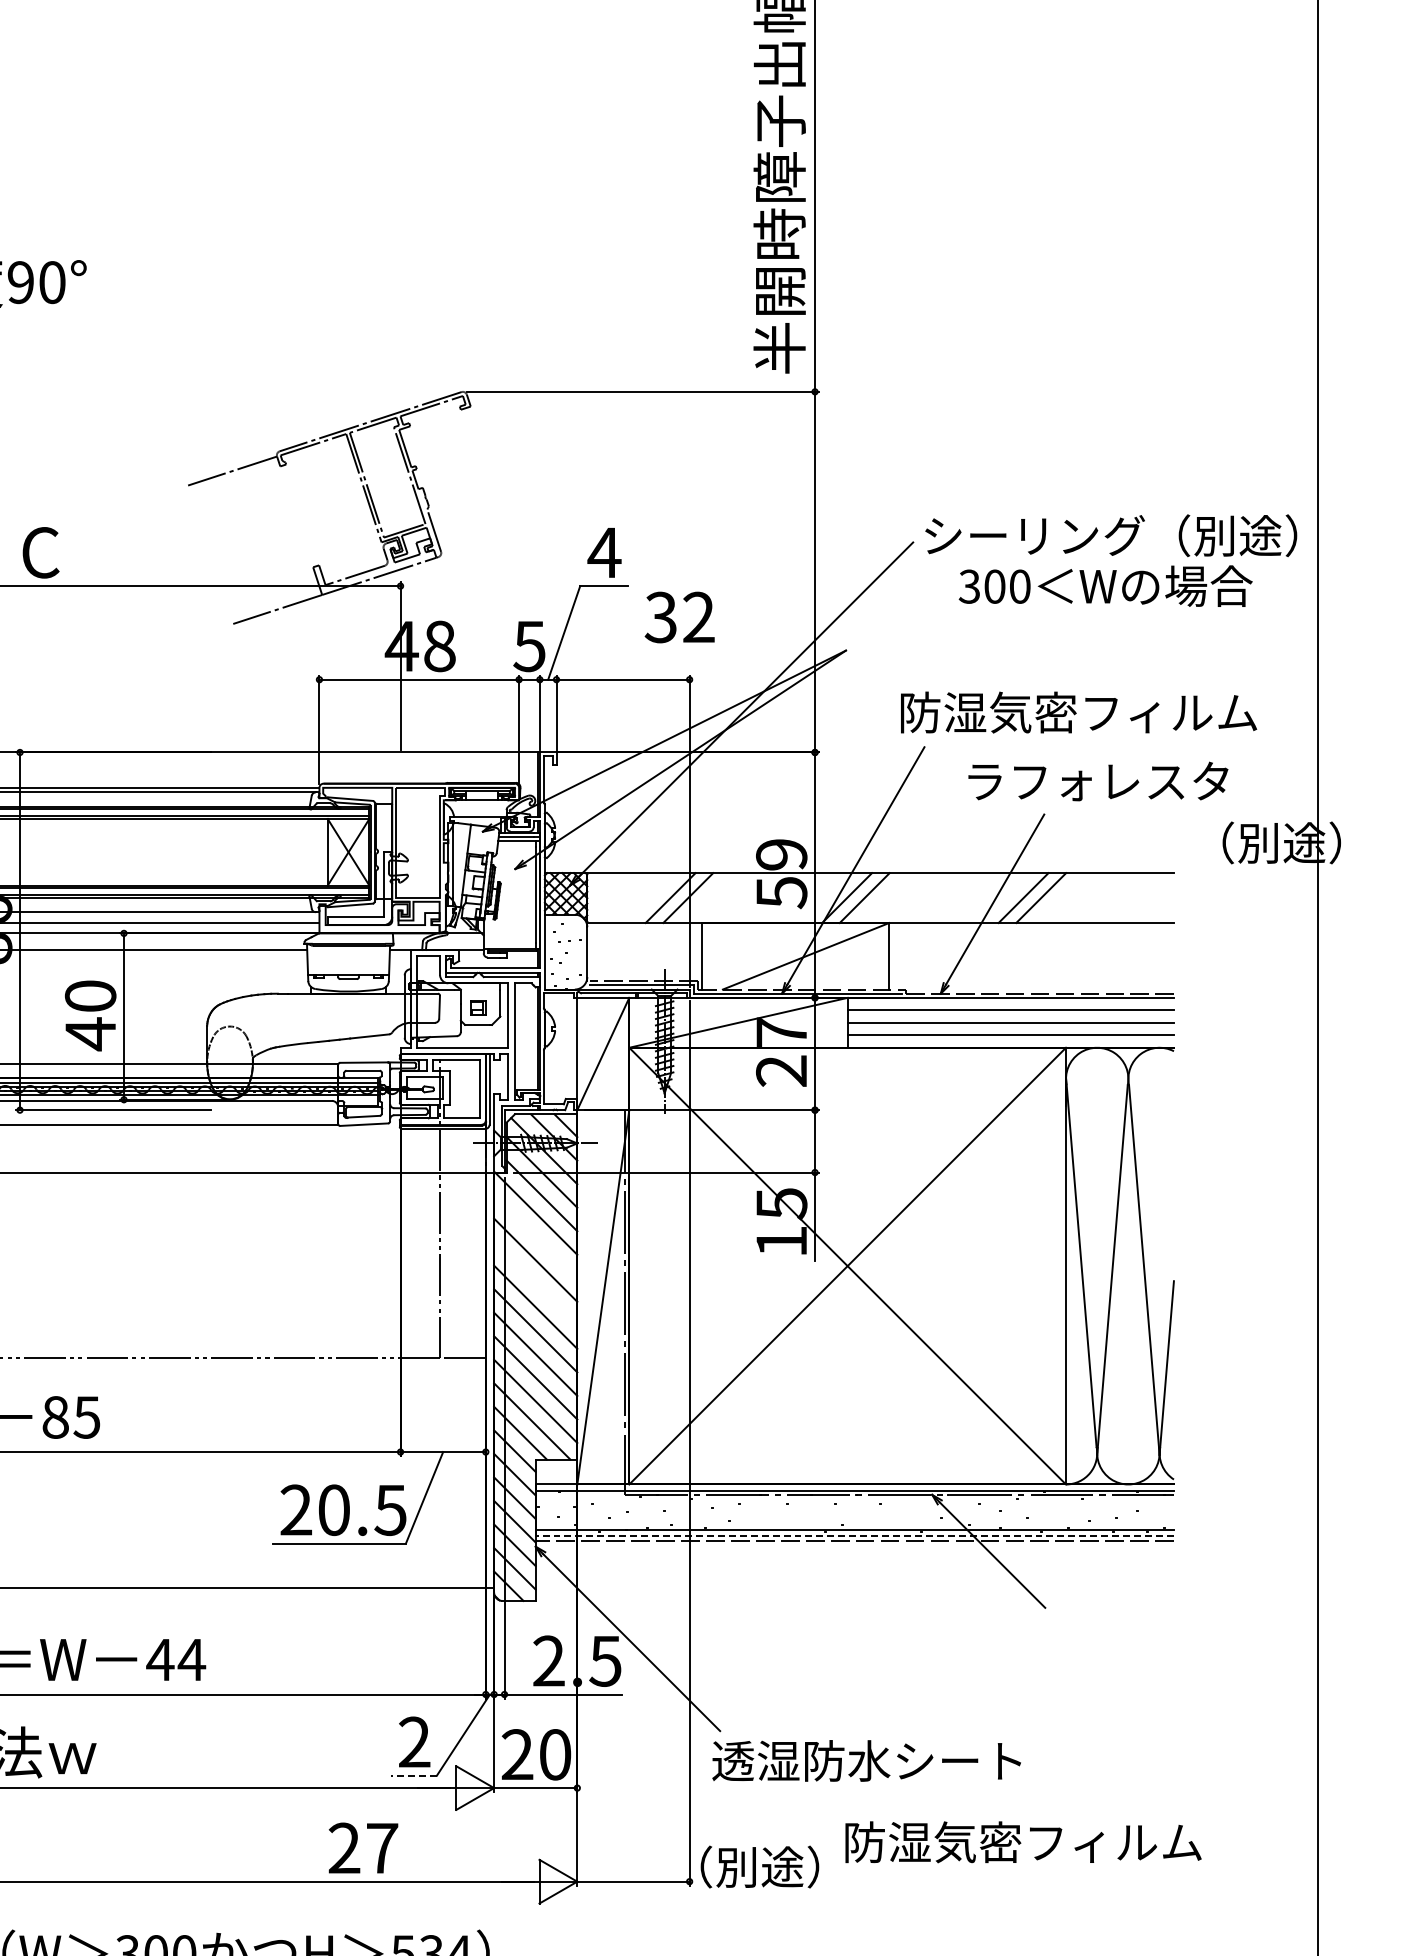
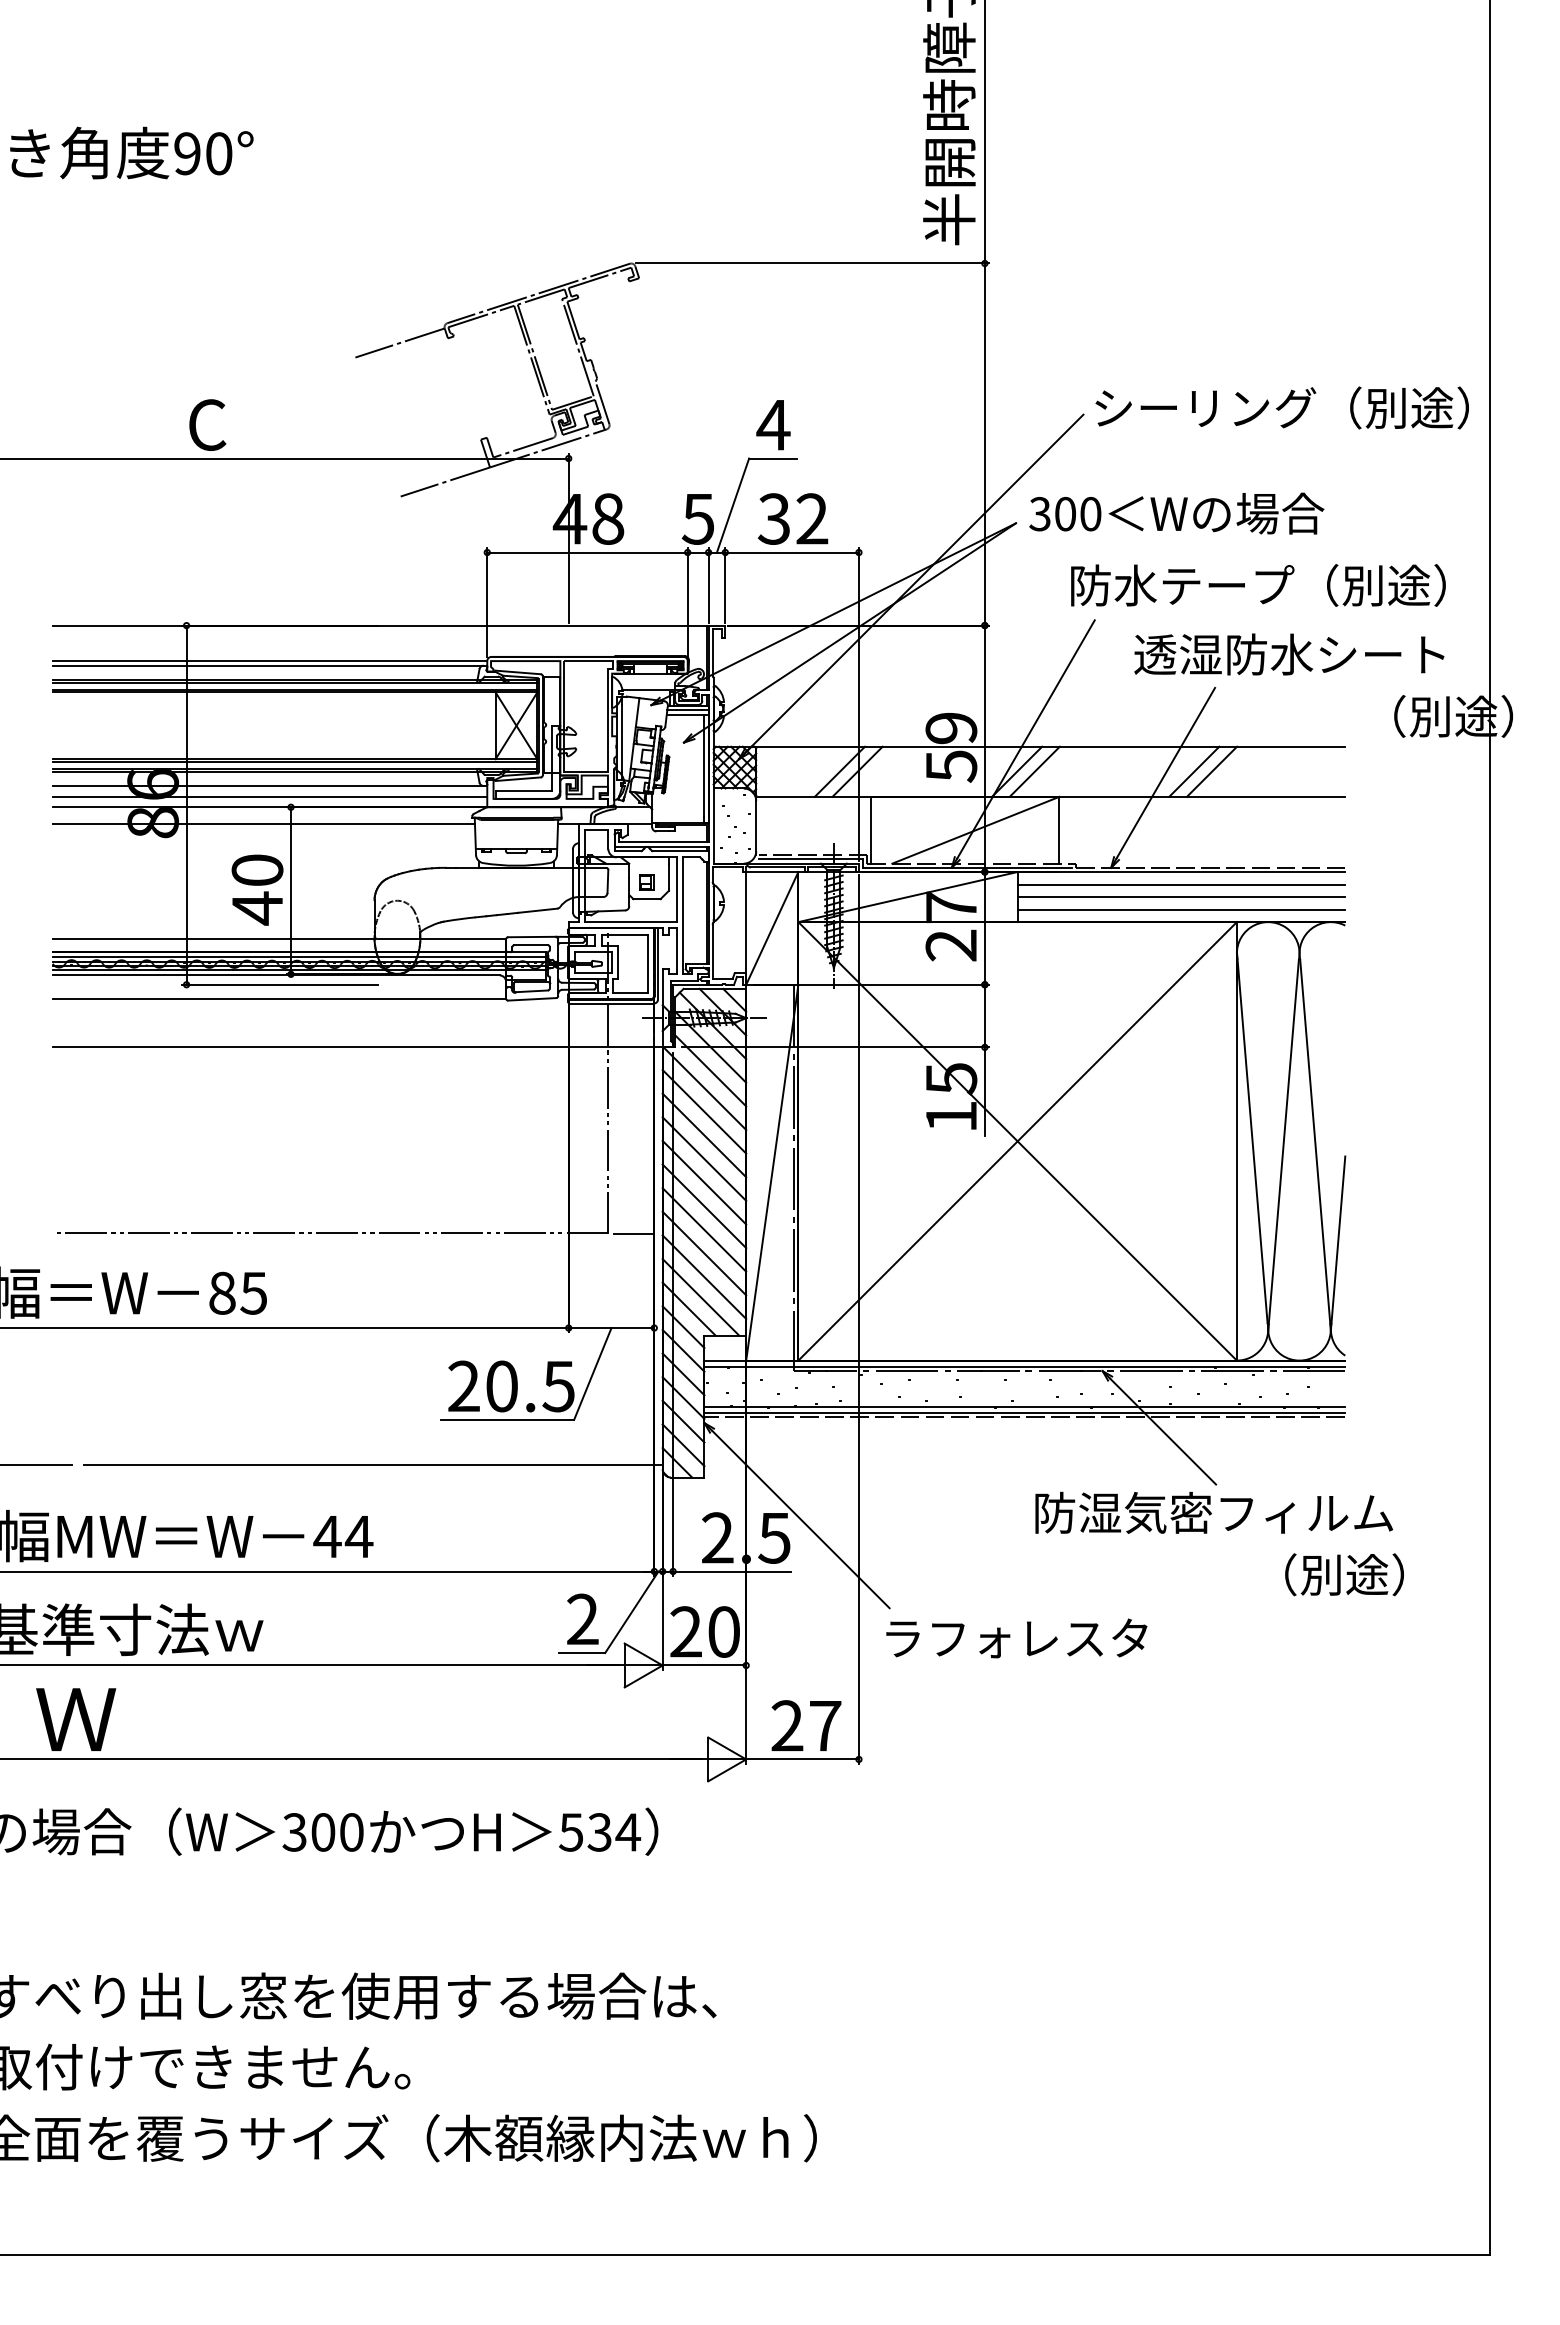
text: (1105, 586) -> (1176, 513), moved
text: (680, 616) -> (793, 518), moved
text: (1108, 712) -> (1279, 585), 防湿気密フィルム -> 防水テープ（別途）
text: (1118, 781) -> (1289, 654), ラフォレスタ -> 透湿防水シート
line: (535, 1236) -> (704, 1111), added
line: (535, 1283) -> (704, 1158), added
line: (854, 1536) -> (1024, 1412), dashed -> solid
text: (866, 1761) -> (1036, 1638), 透湿防水シート -> ラフォレスタ
line: (414, 1775) -> (582, 1652), dashed -> solid
text: (1023, 1841) -> (1214, 1512), moved
text: (363, 1847) -> (806, 1725), moved
text: (759, 1866) -> (1344, 1574), moved

